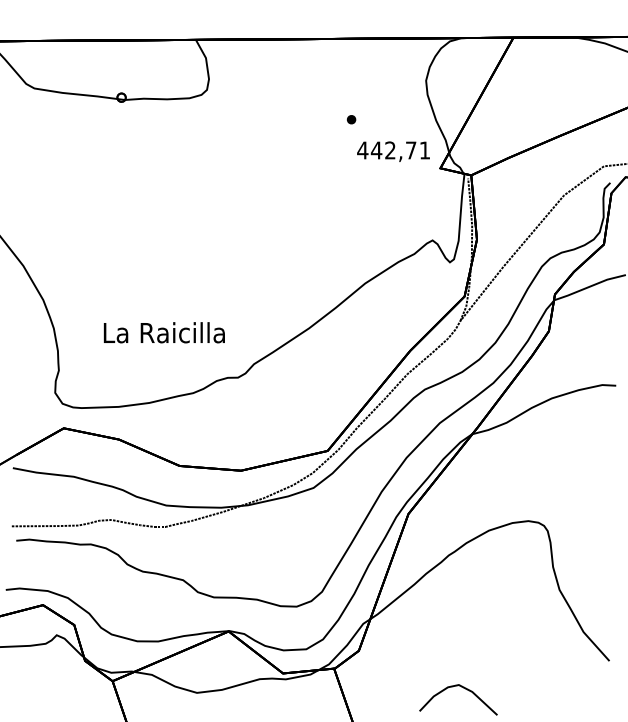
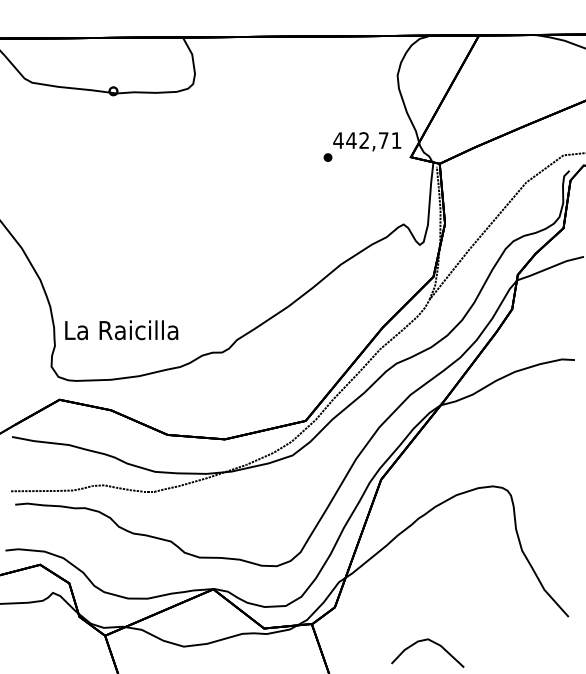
part: (351, 119) -> (327, 157), moved
text: (163, 332) -> (120, 330), moved

